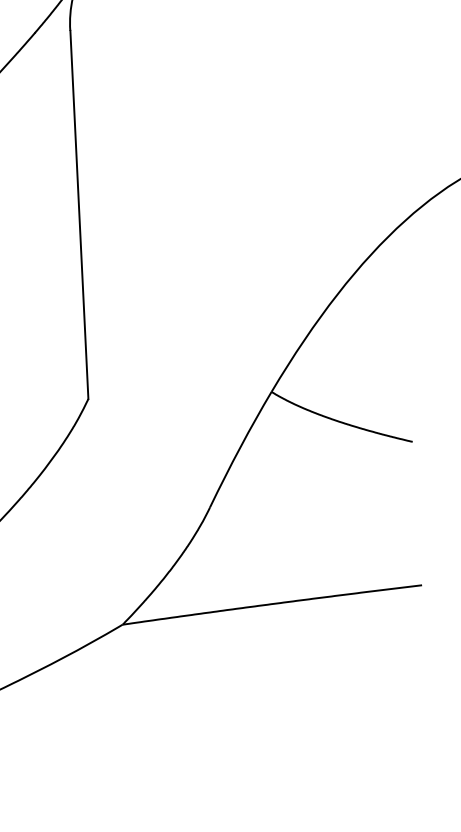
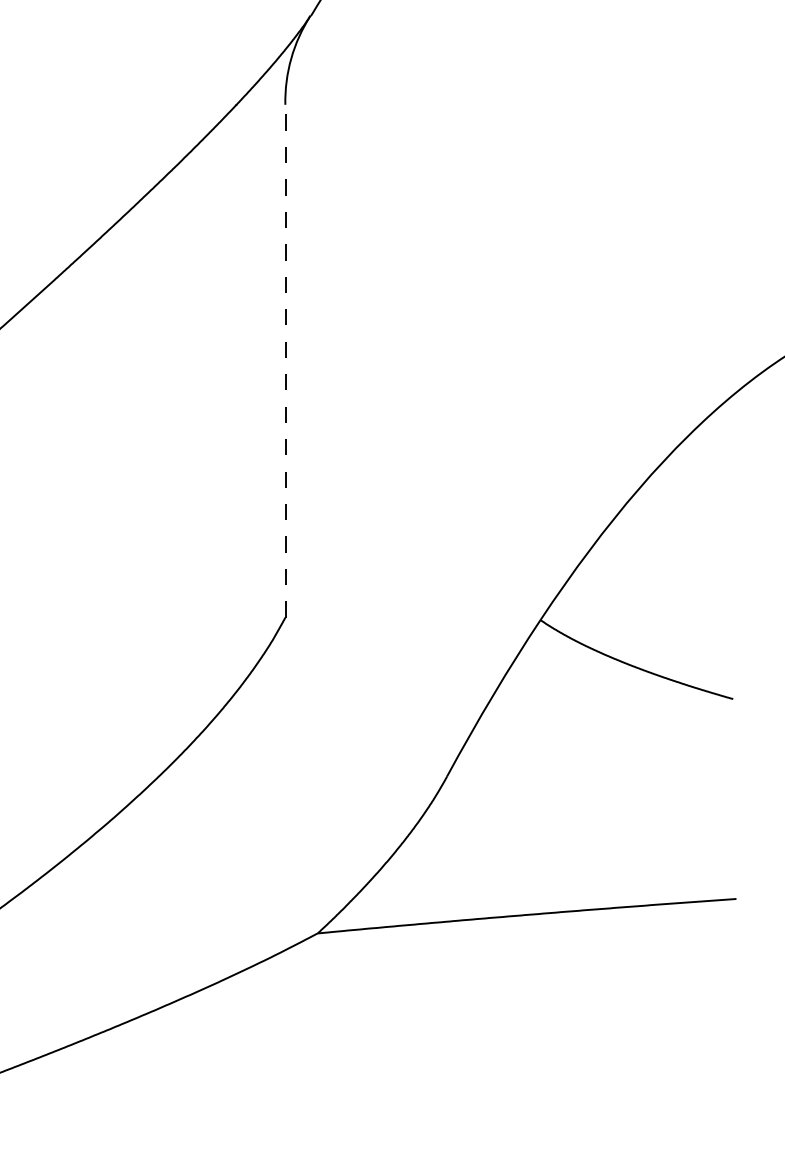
line: (79, 214) -> (285, 360), solid -> dashed

